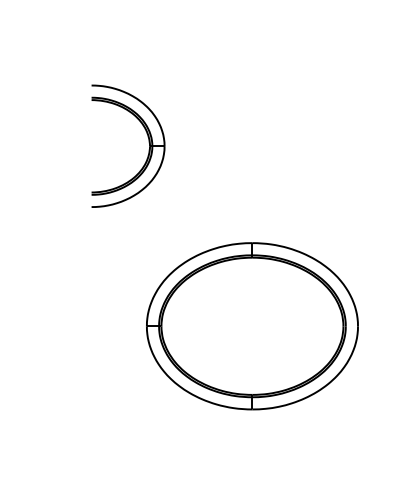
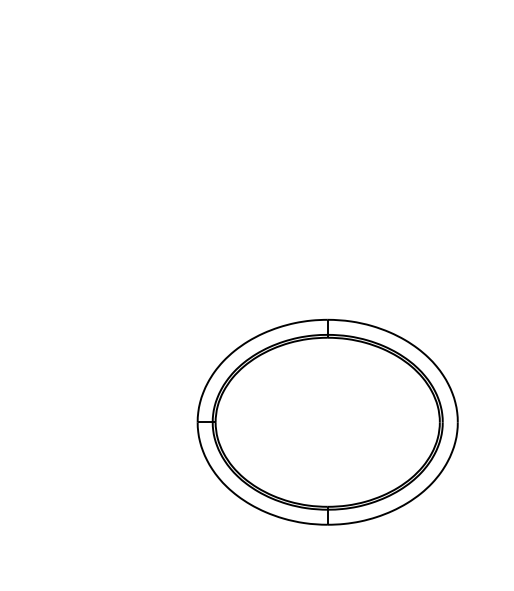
part: (148, 142) -> (199, 195), removed

